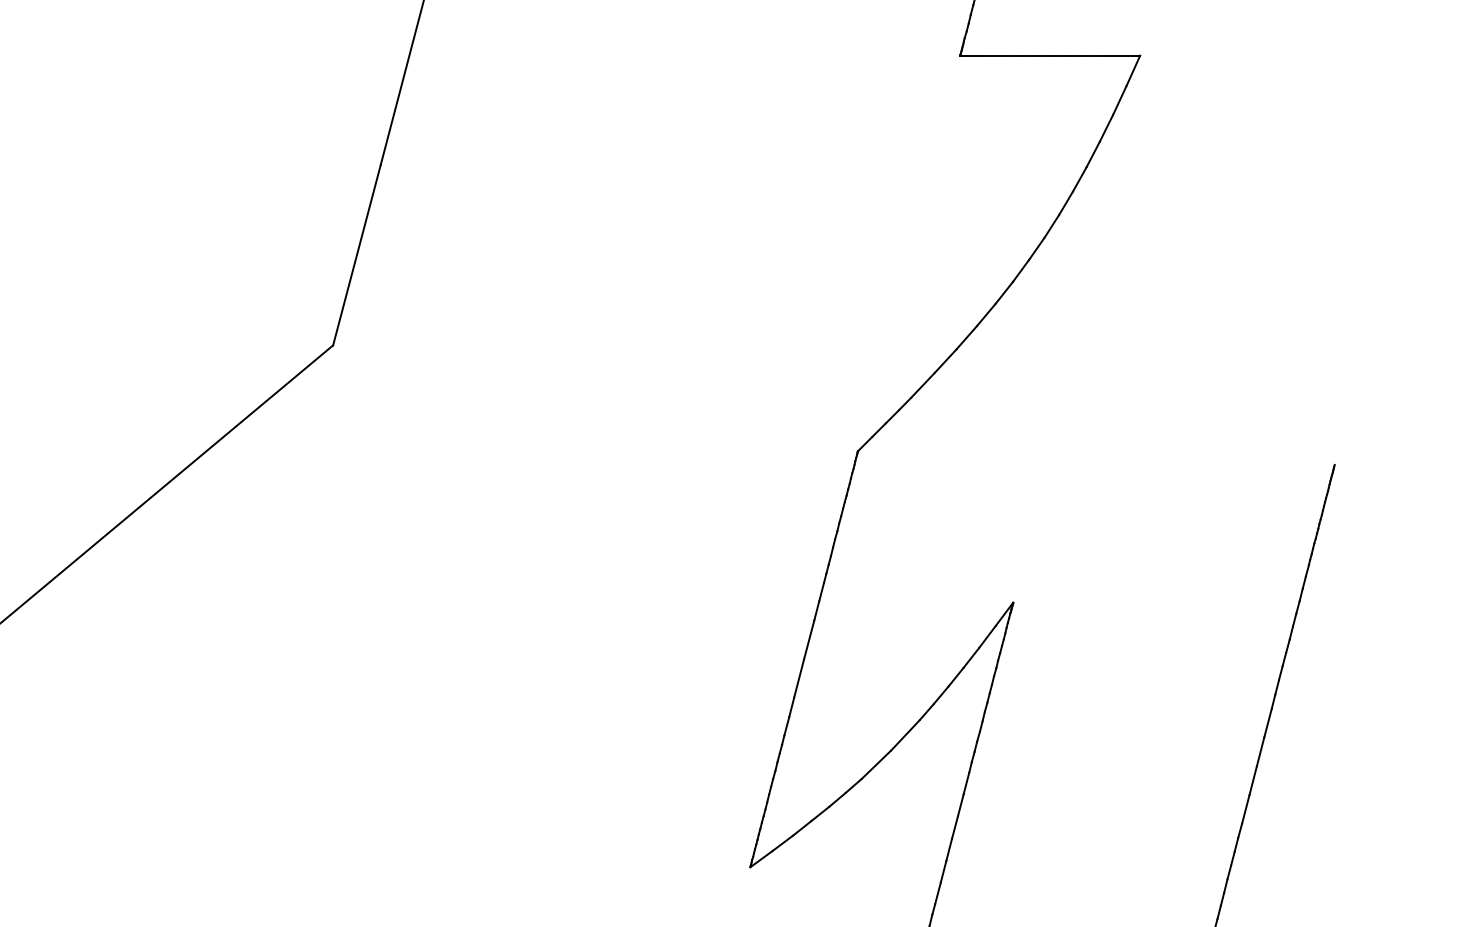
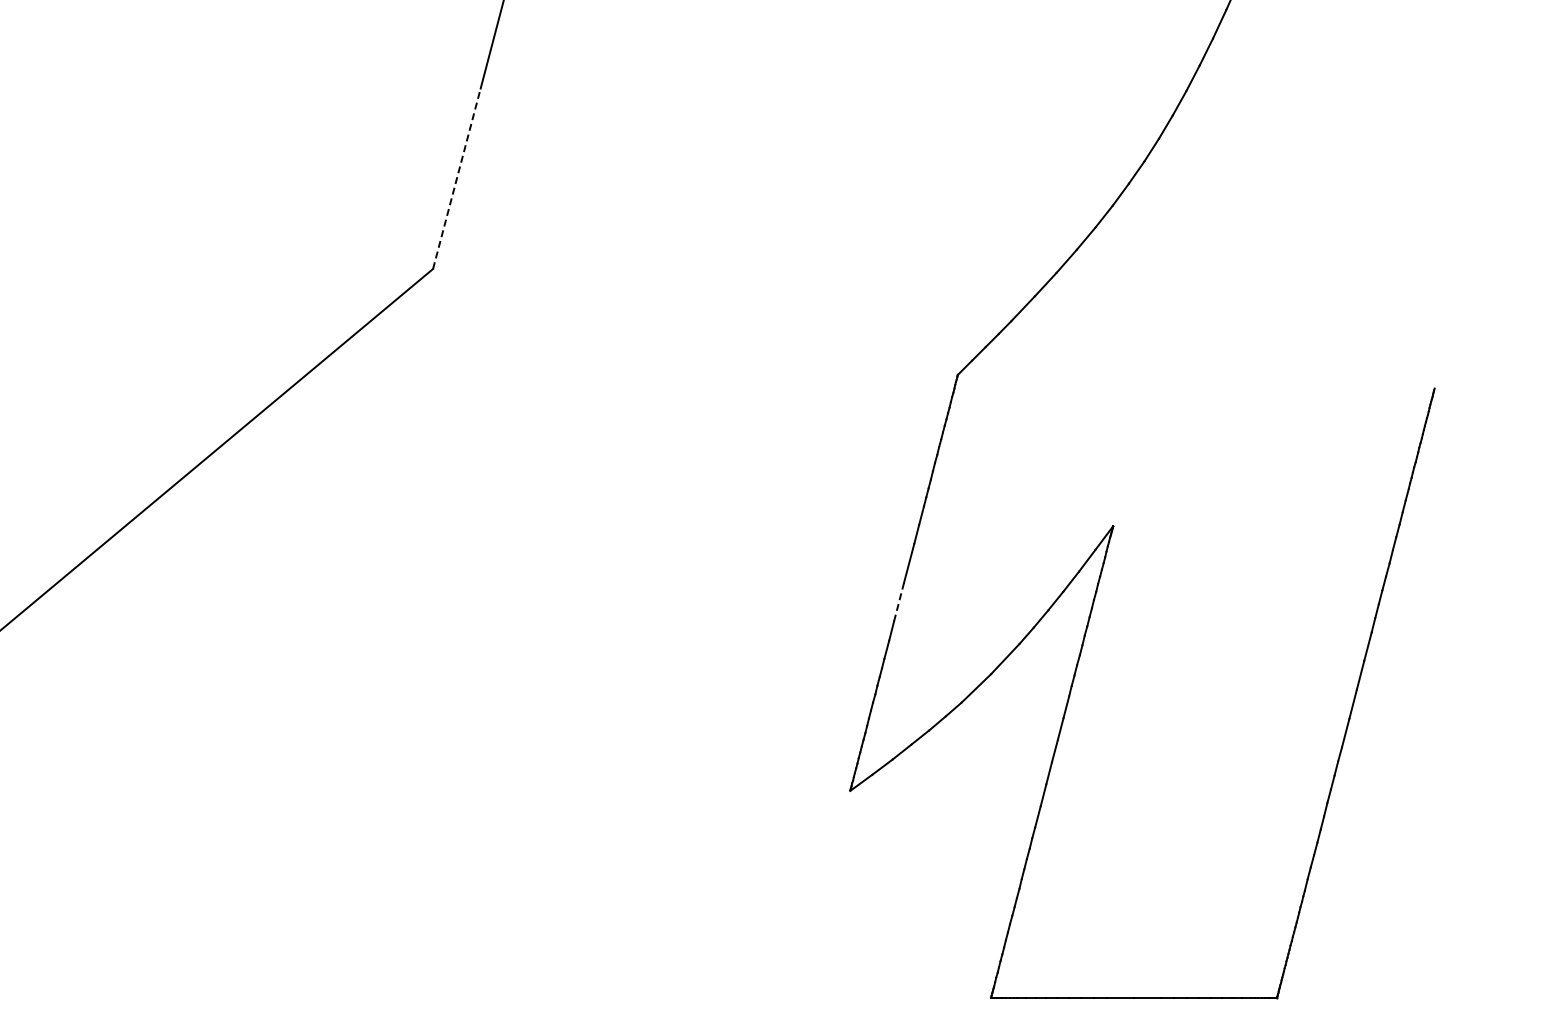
line: (357, 254) -> (457, 178), solid -> dashed
line: (799, 678) -> (899, 602), solid -> dashed

